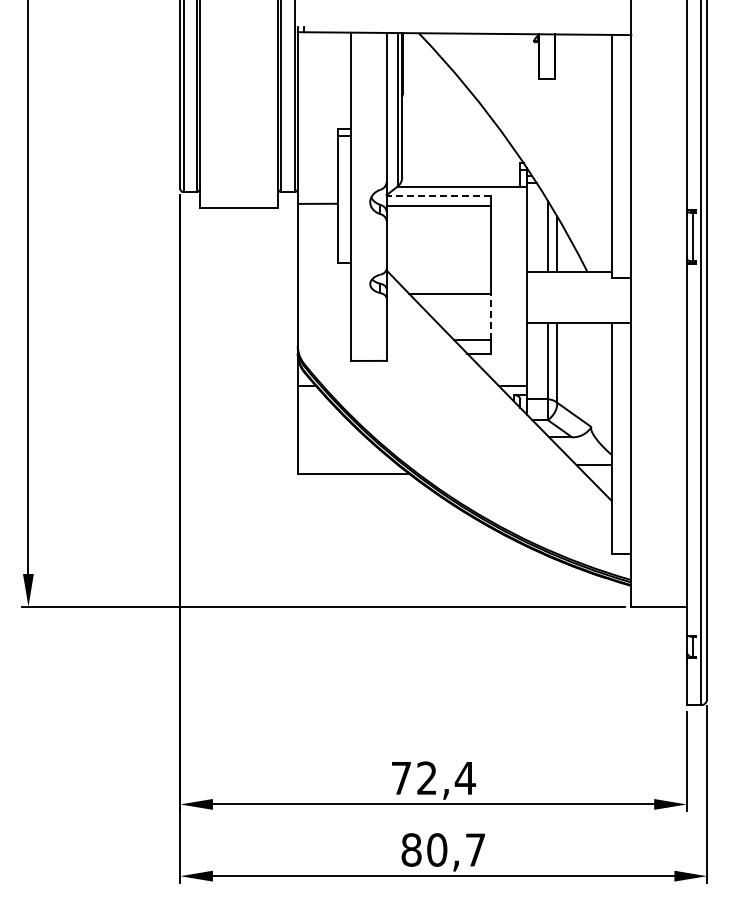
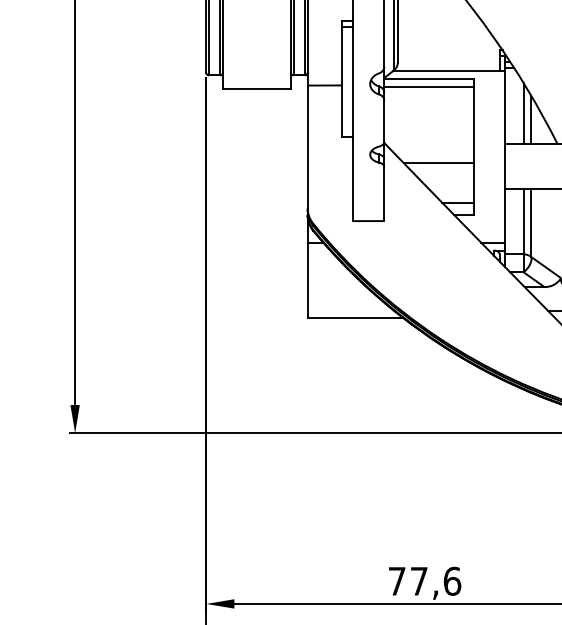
line: (438, 196) -> (429, 79), dashed -> solid
line: (491, 316) -> (474, 182), dashed -> solid
text: (446, 778) -> (436, 581), 72,4 -> 77,6

